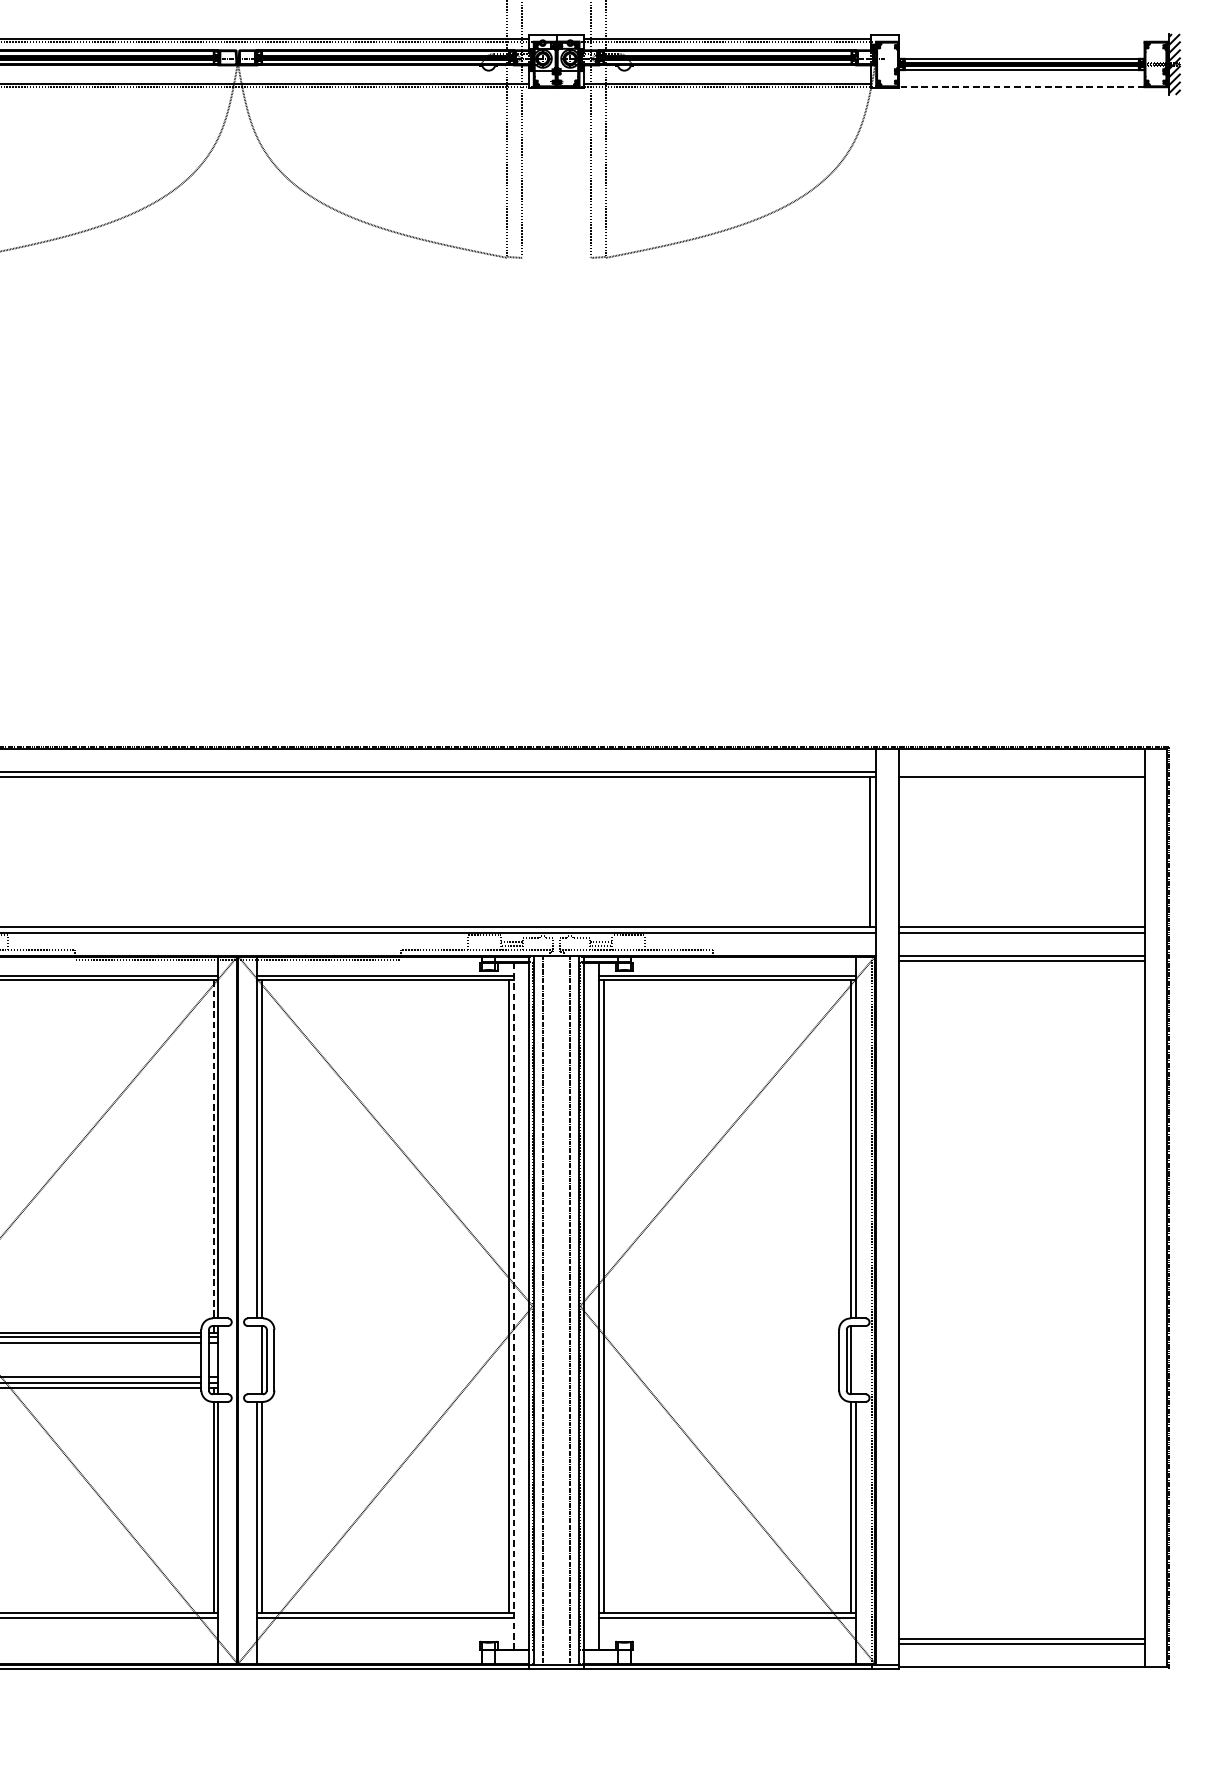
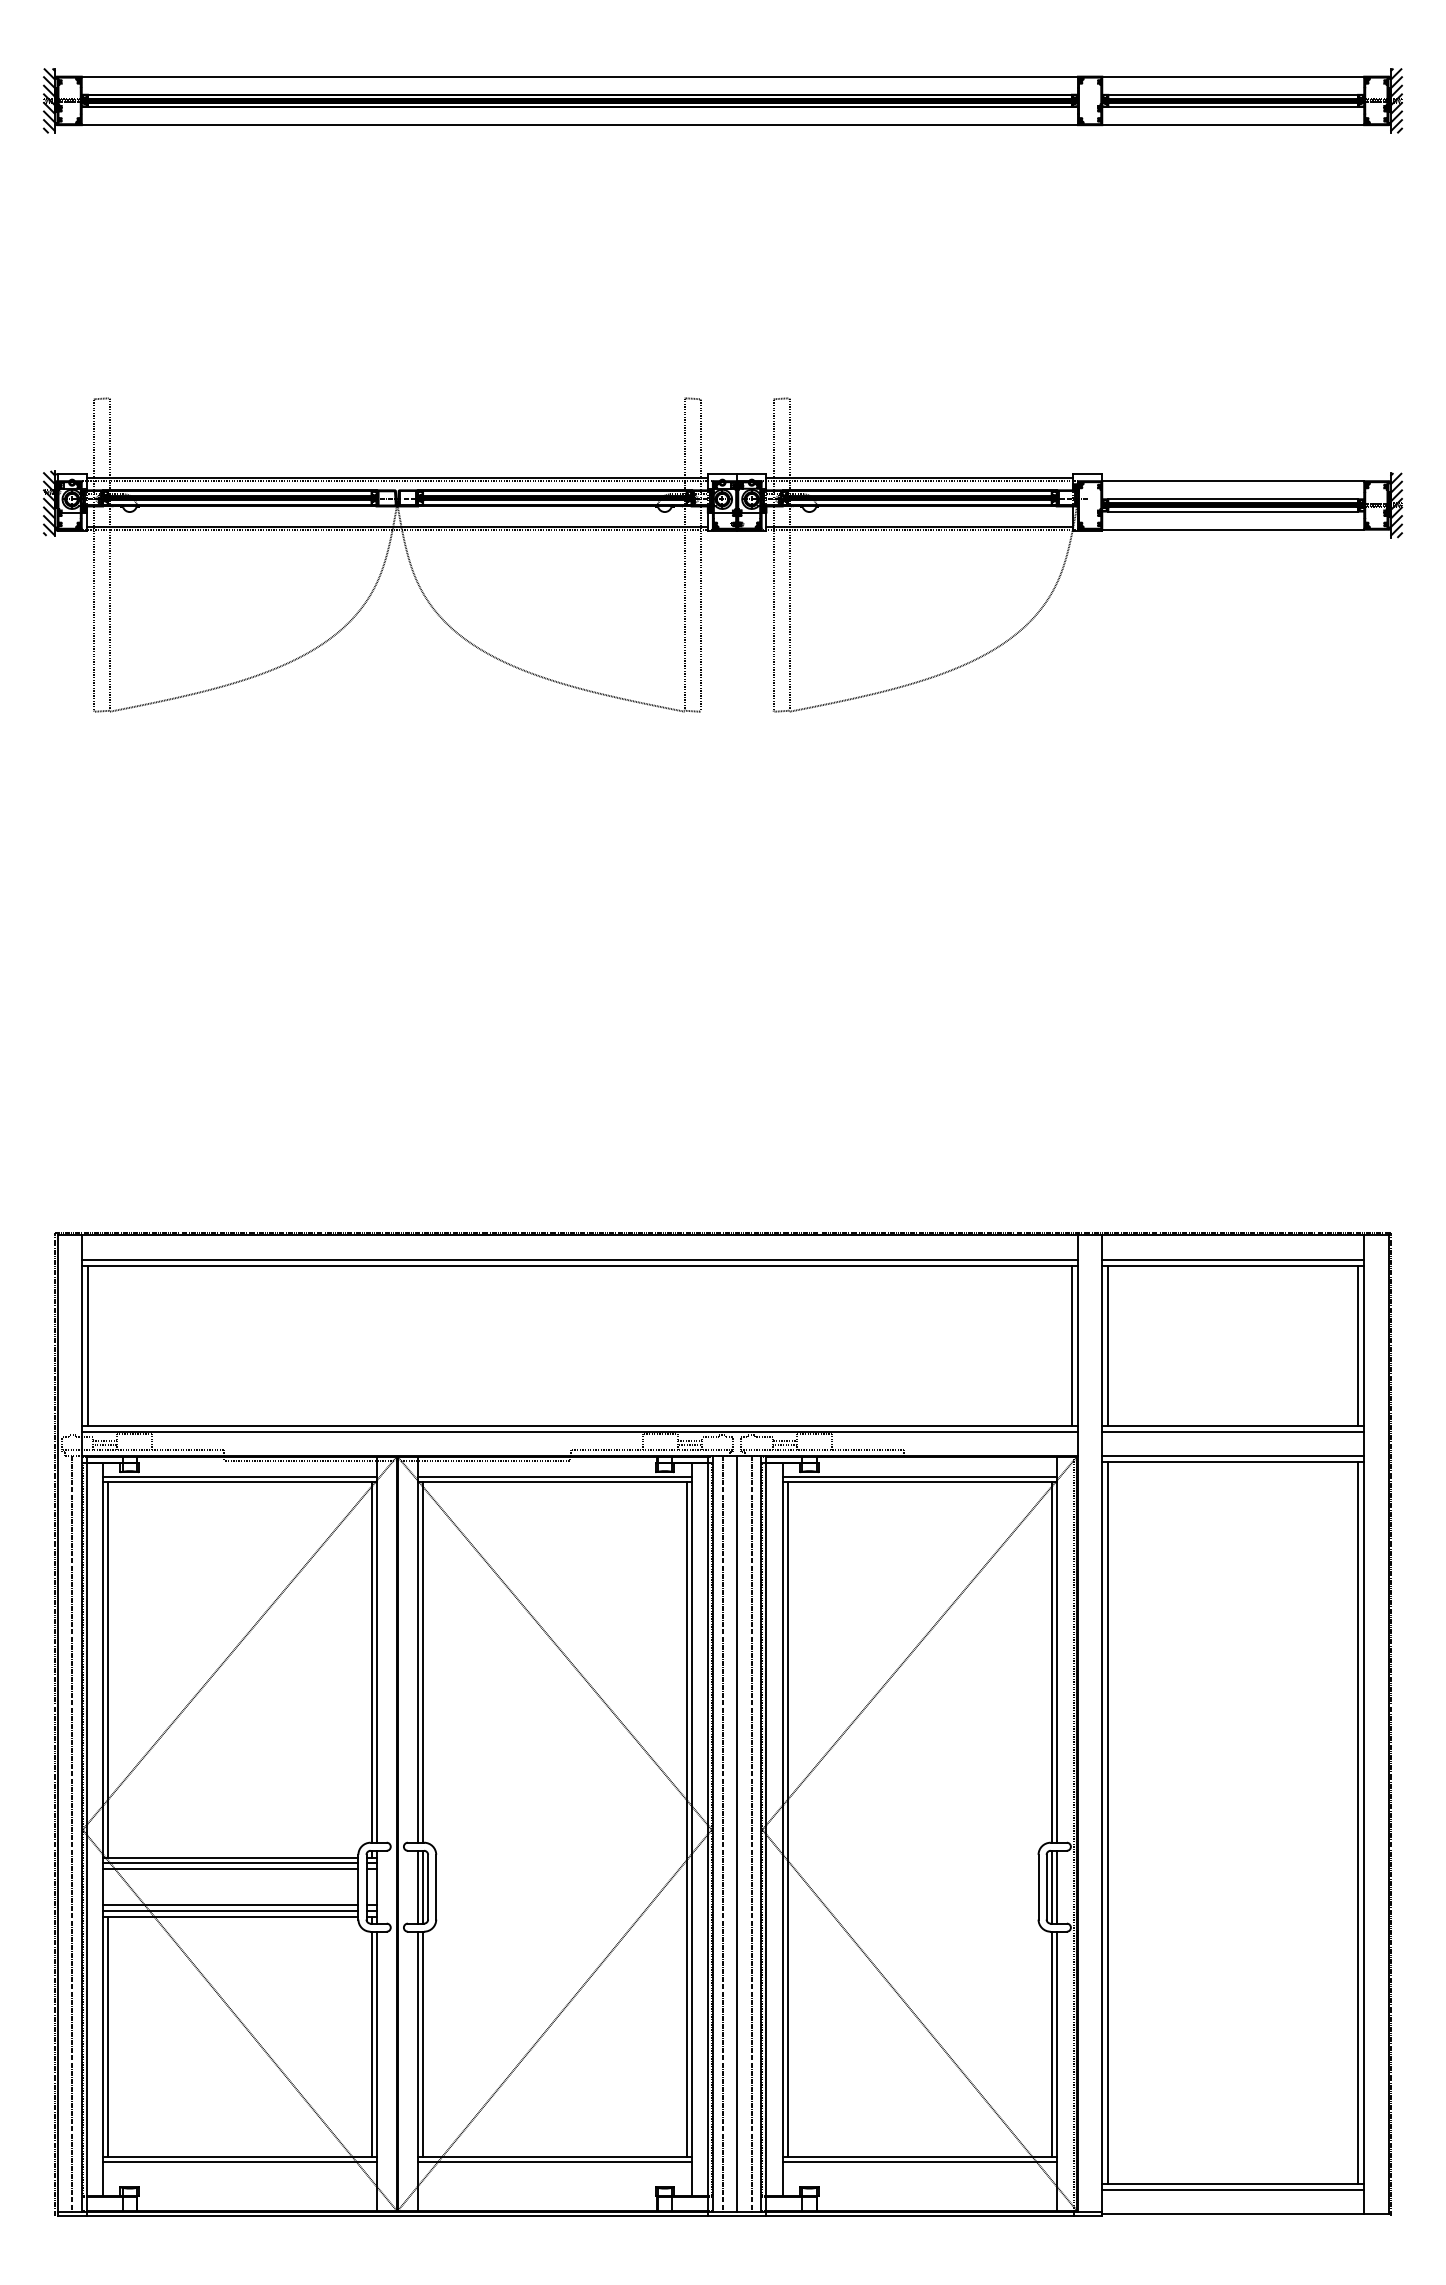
line: (1021, 42) -> (1233, 481), added
line: (1021, 87) -> (1233, 529), dashed -> solid
line: (1021, 771) -> (1233, 1259), added
line: (904, 852) -> (1108, 1345), added
line: (1139, 852) -> (1358, 1345), added
line: (213, 1149) -> (371, 1662), dashed -> solid
line: (904, 1299) -> (1108, 1822), added
line: (1139, 1299) -> (1358, 1822), added
line: (513, 1306) -> (691, 1829), dashed -> solid
line: (556, 1309) -> (737, 1833), added
line: (257, 1359) -> (418, 1886), added
line: (856, 1359) -> (1056, 1886), added

